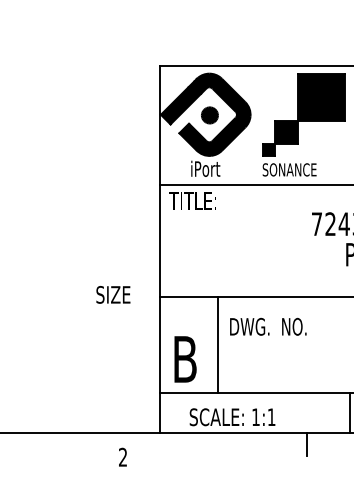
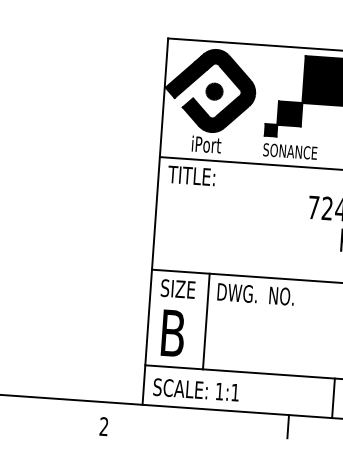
text: (113, 294) -> (178, 288), moved
text: (268, 326) -> (256, 294), moved
text: (232, 417) -> (196, 390), moved

